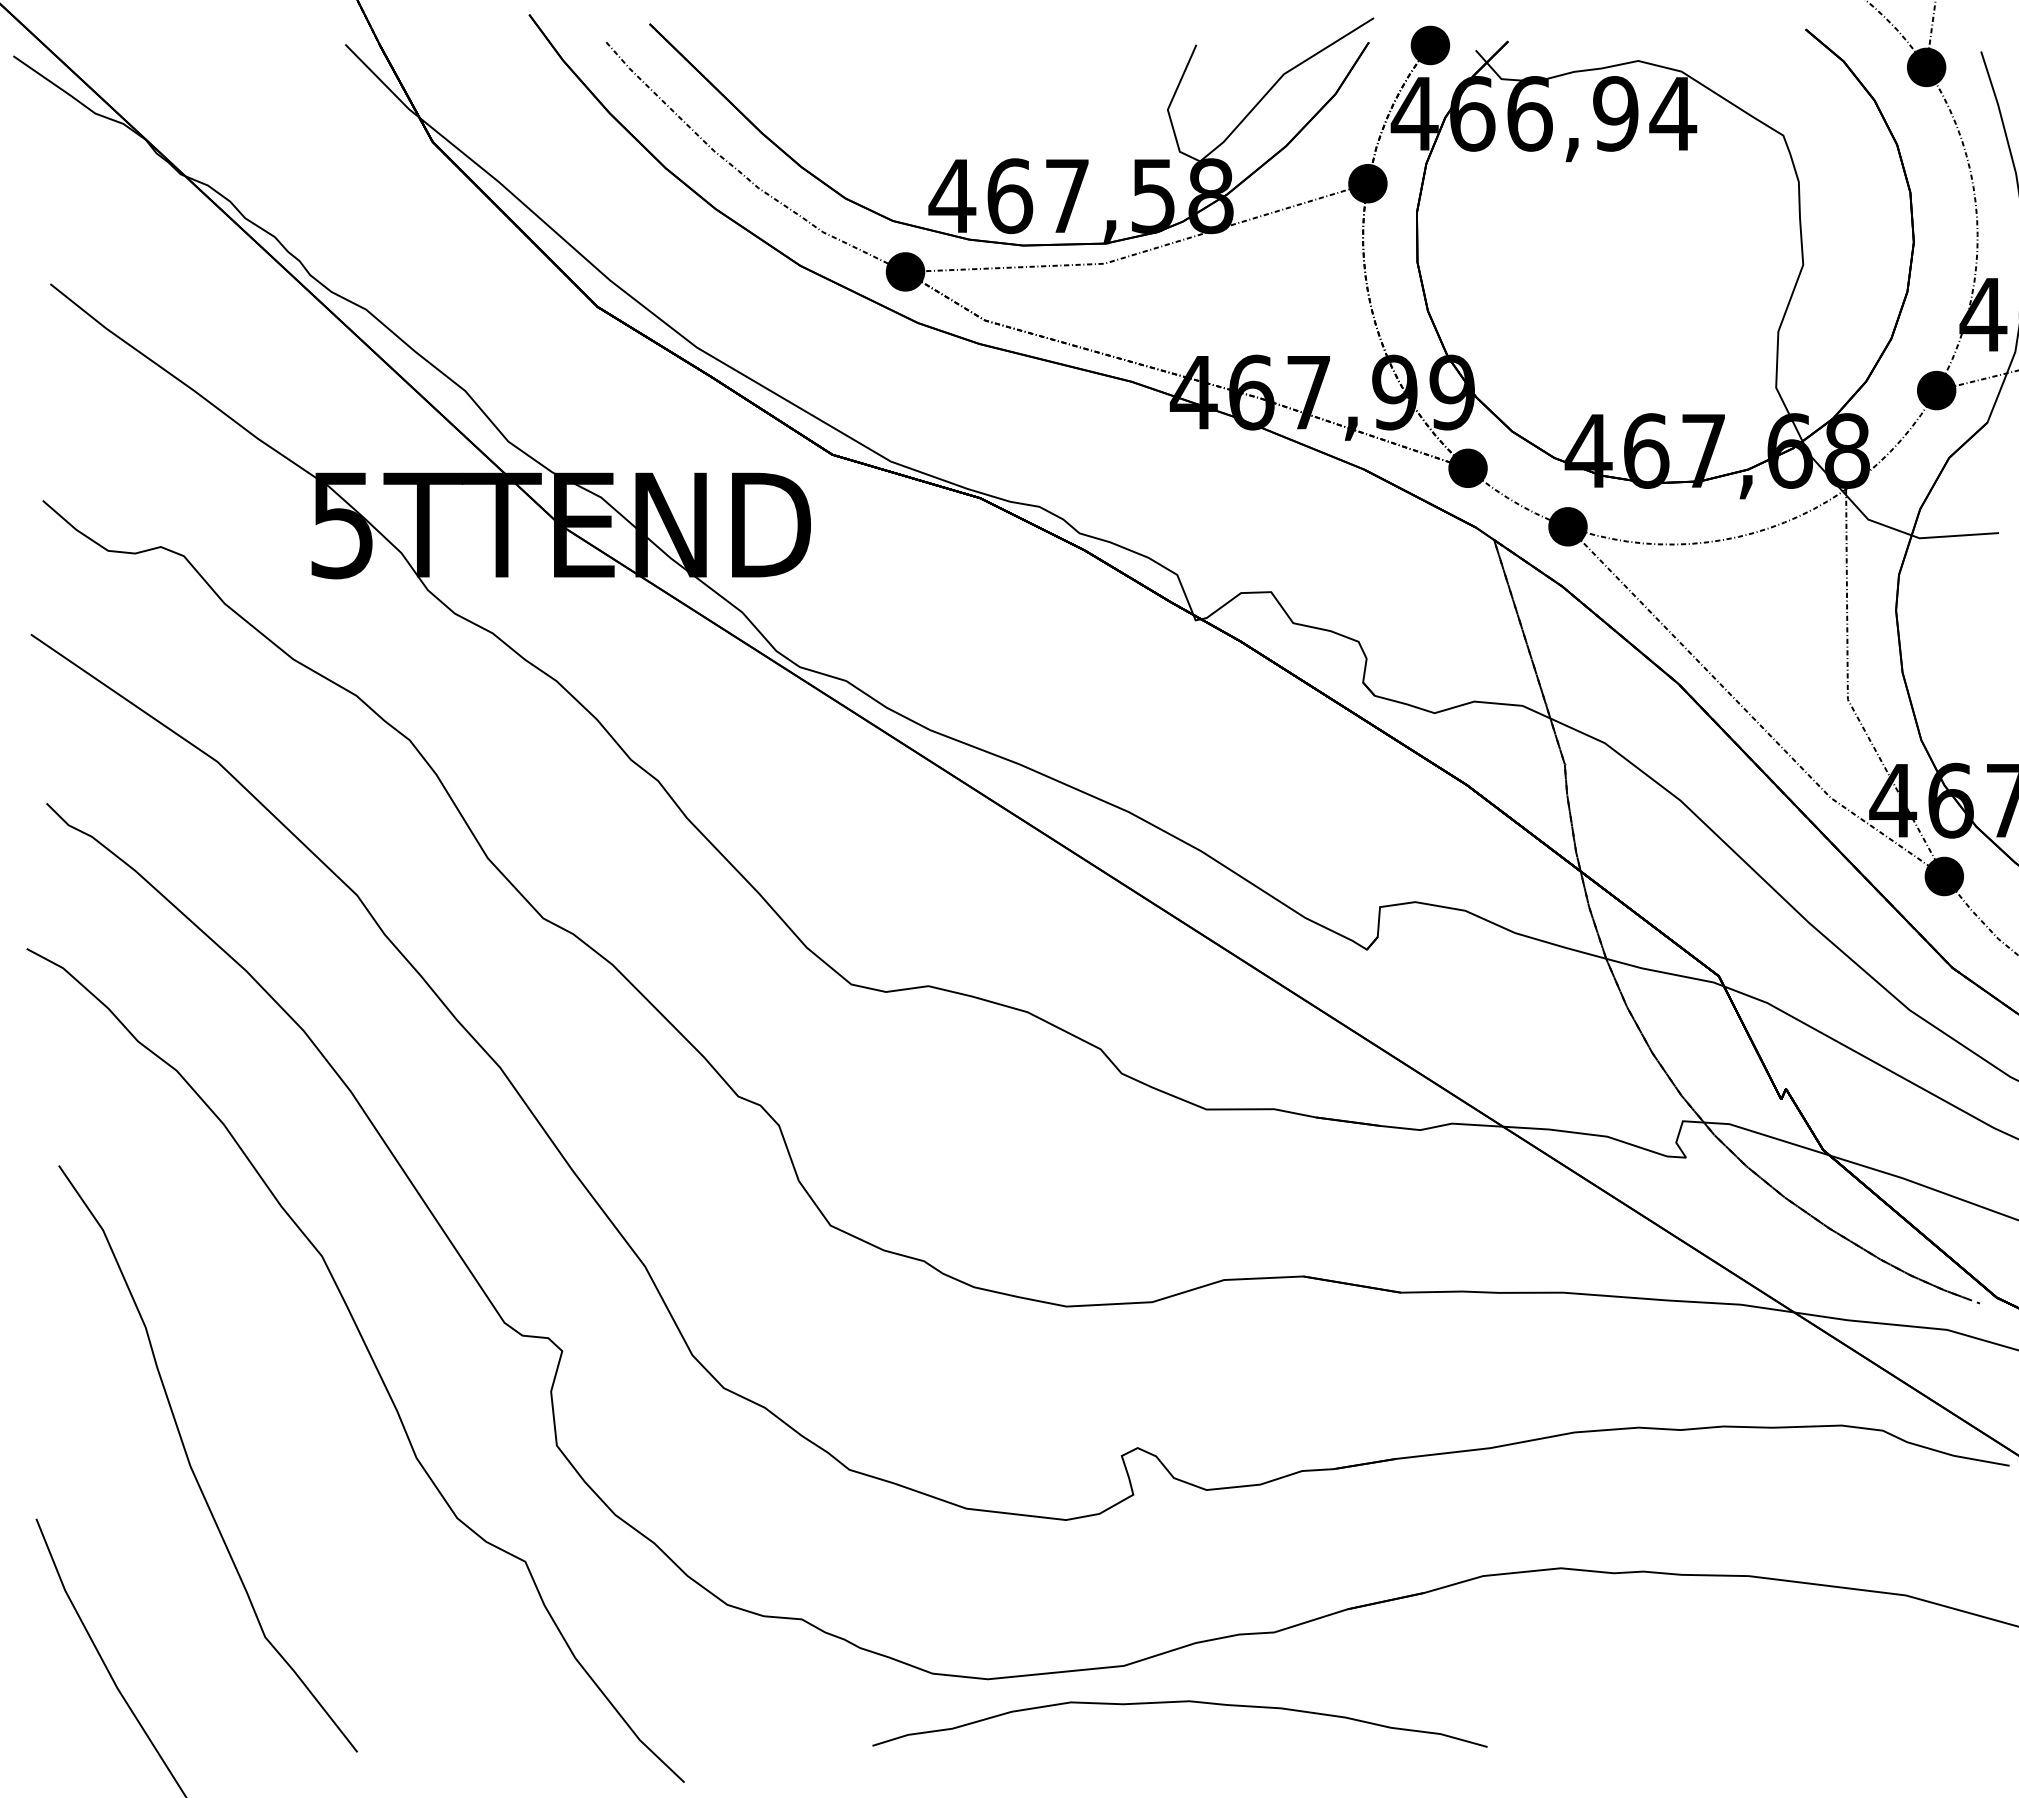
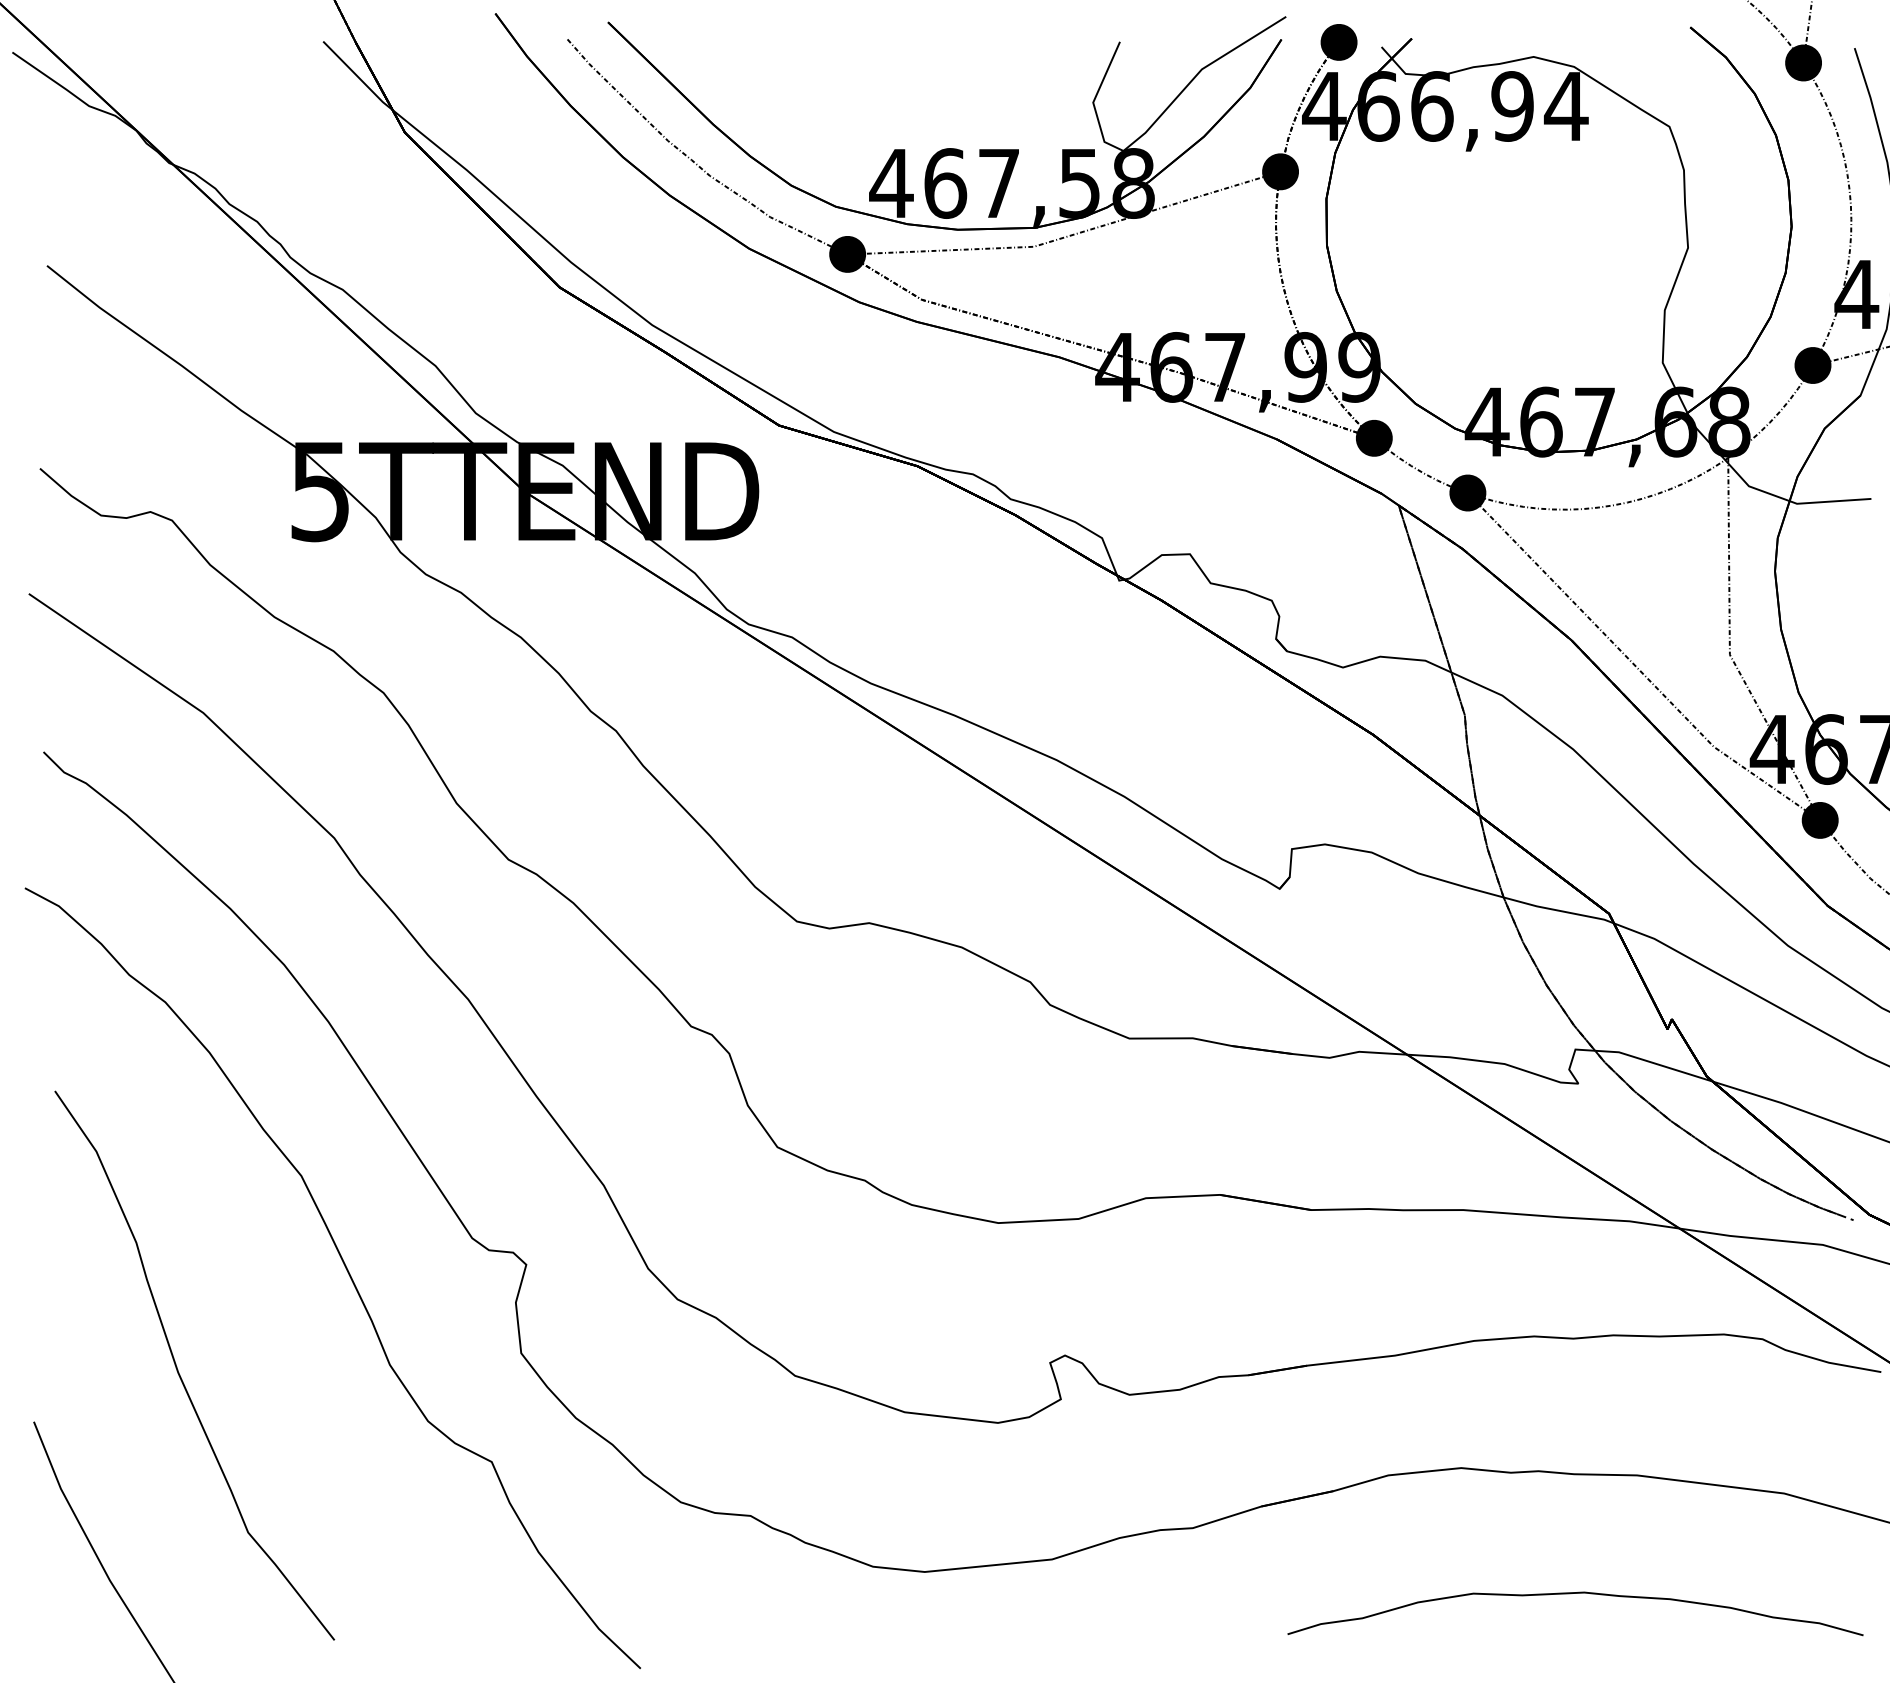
curve: (1179, 1702) -> (1575, 1593), moved

